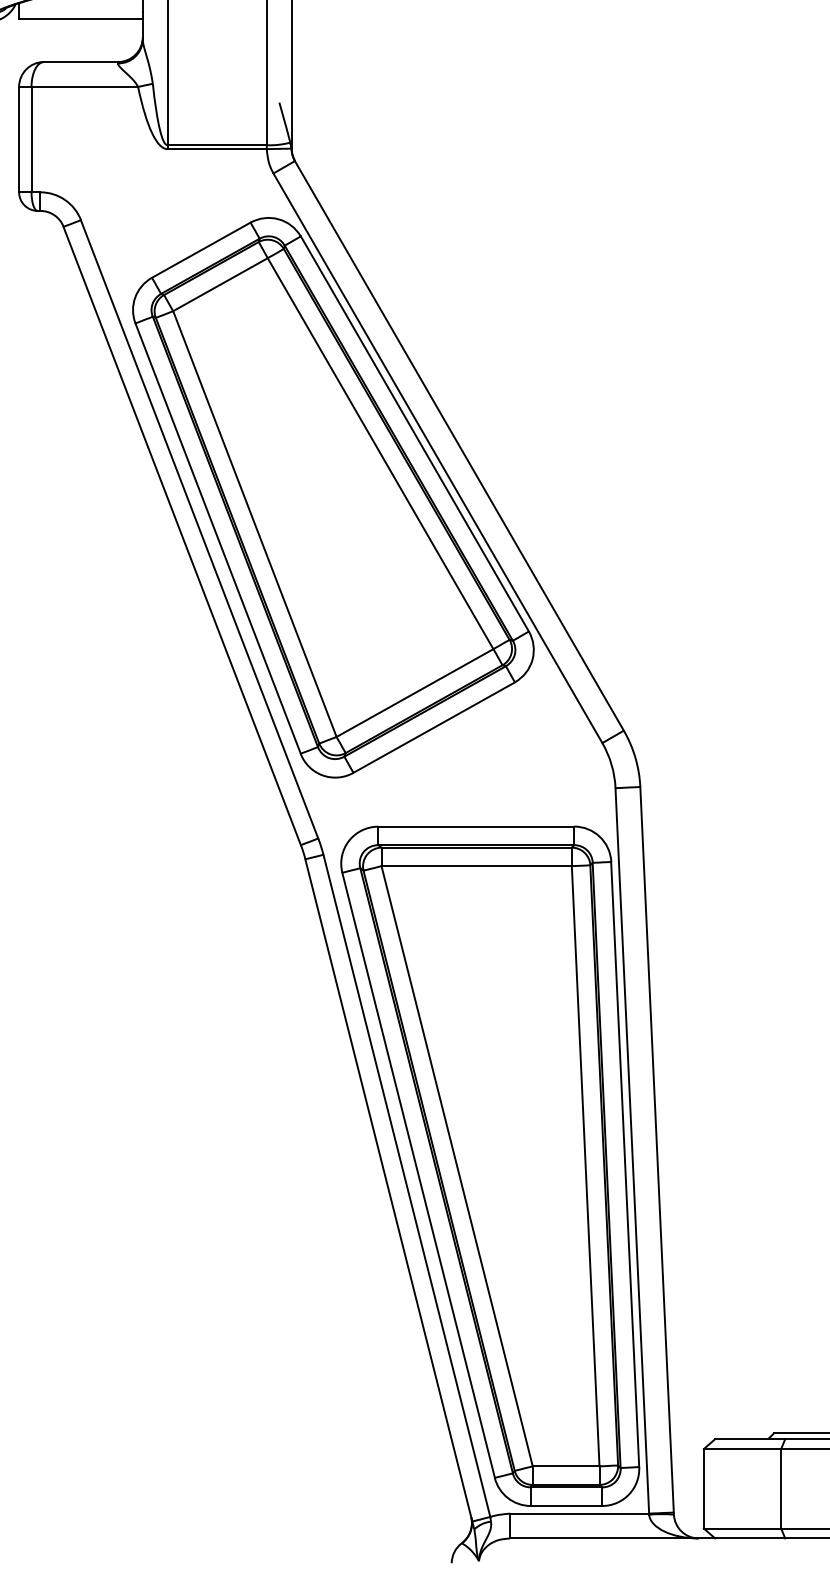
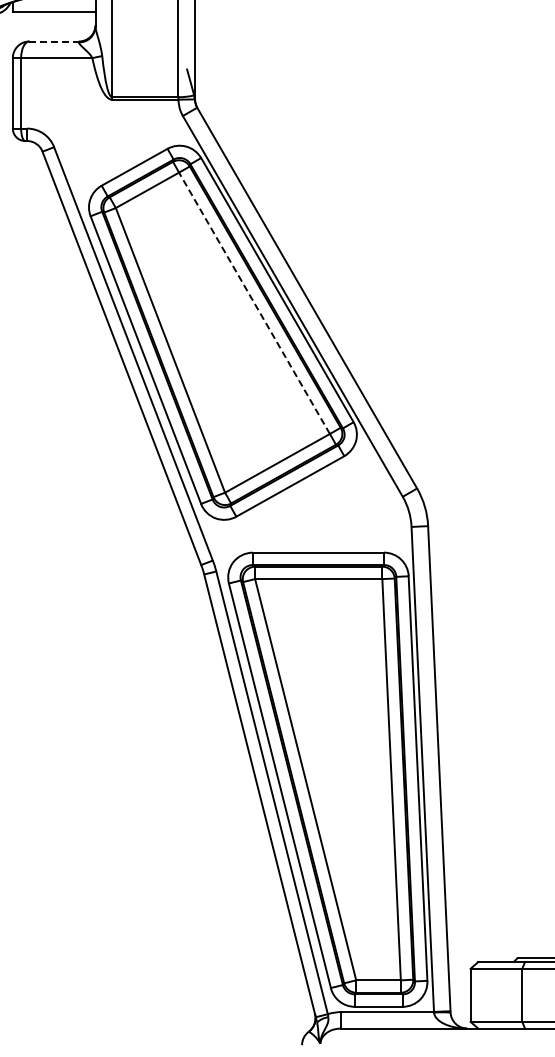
line: (81, 62) -> (54, 41), solid -> dashed
line: (380, 453) -> (254, 303), solid -> dashed

